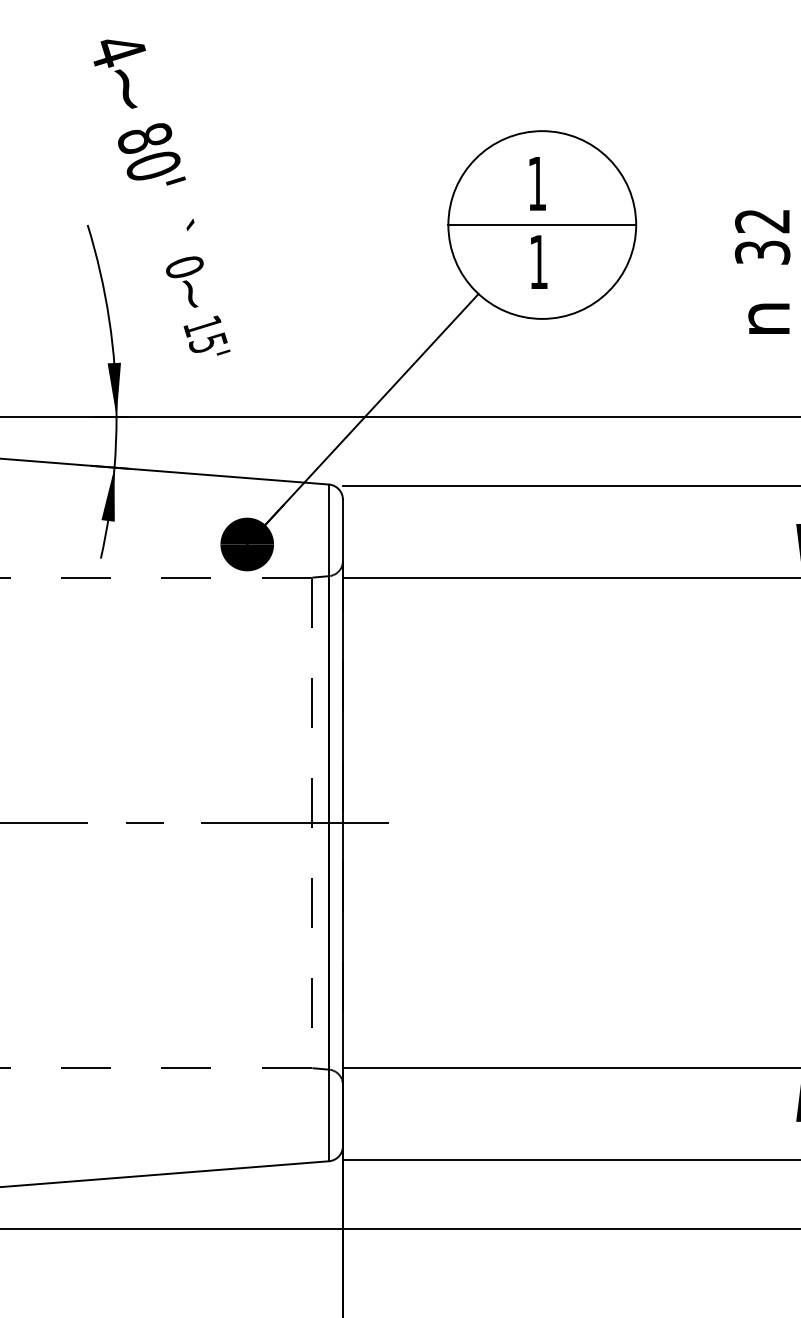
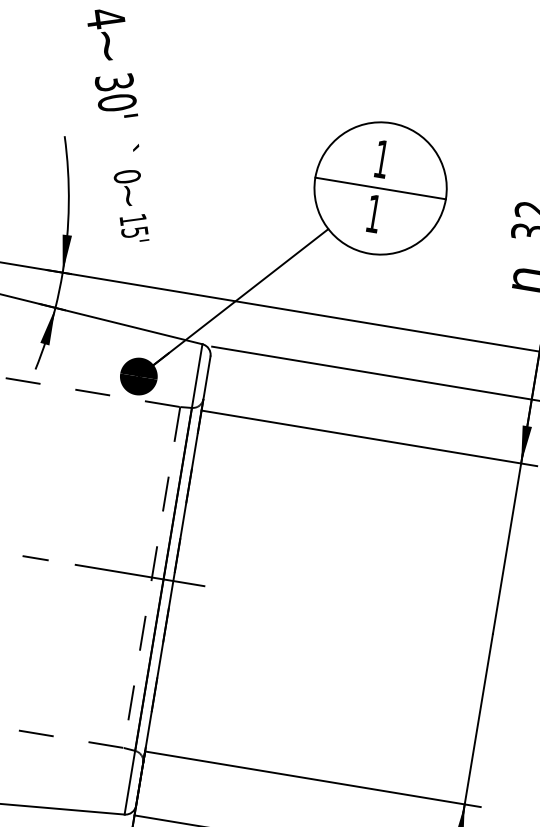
text: (144, 137) -> (114, 81), 80' -> 30'

